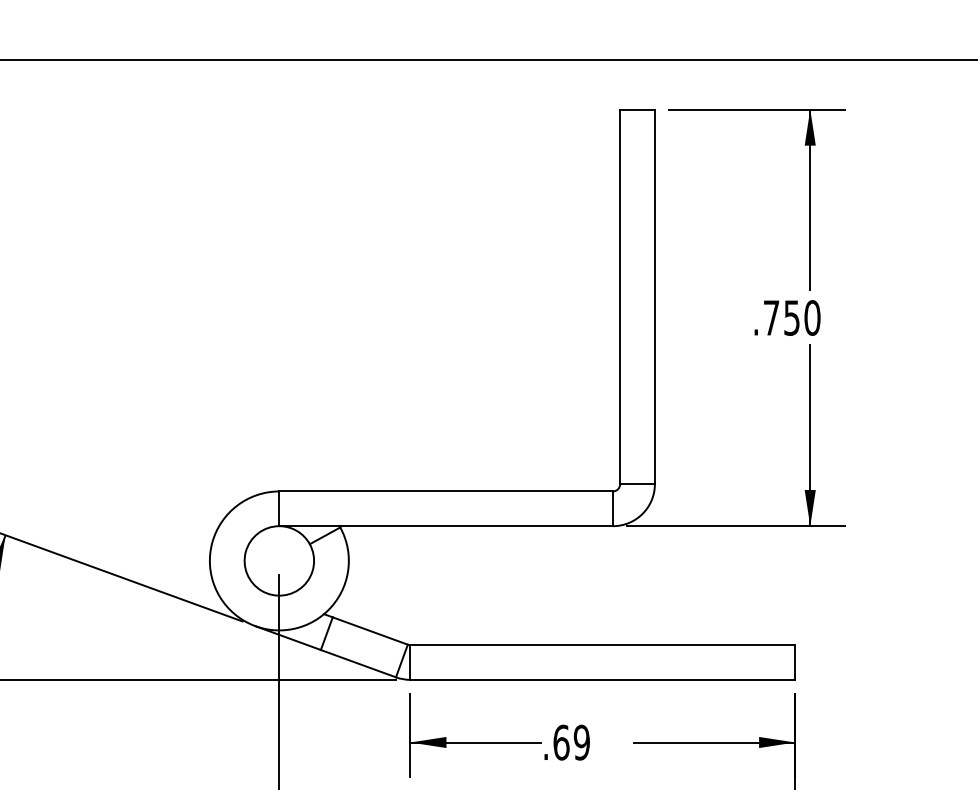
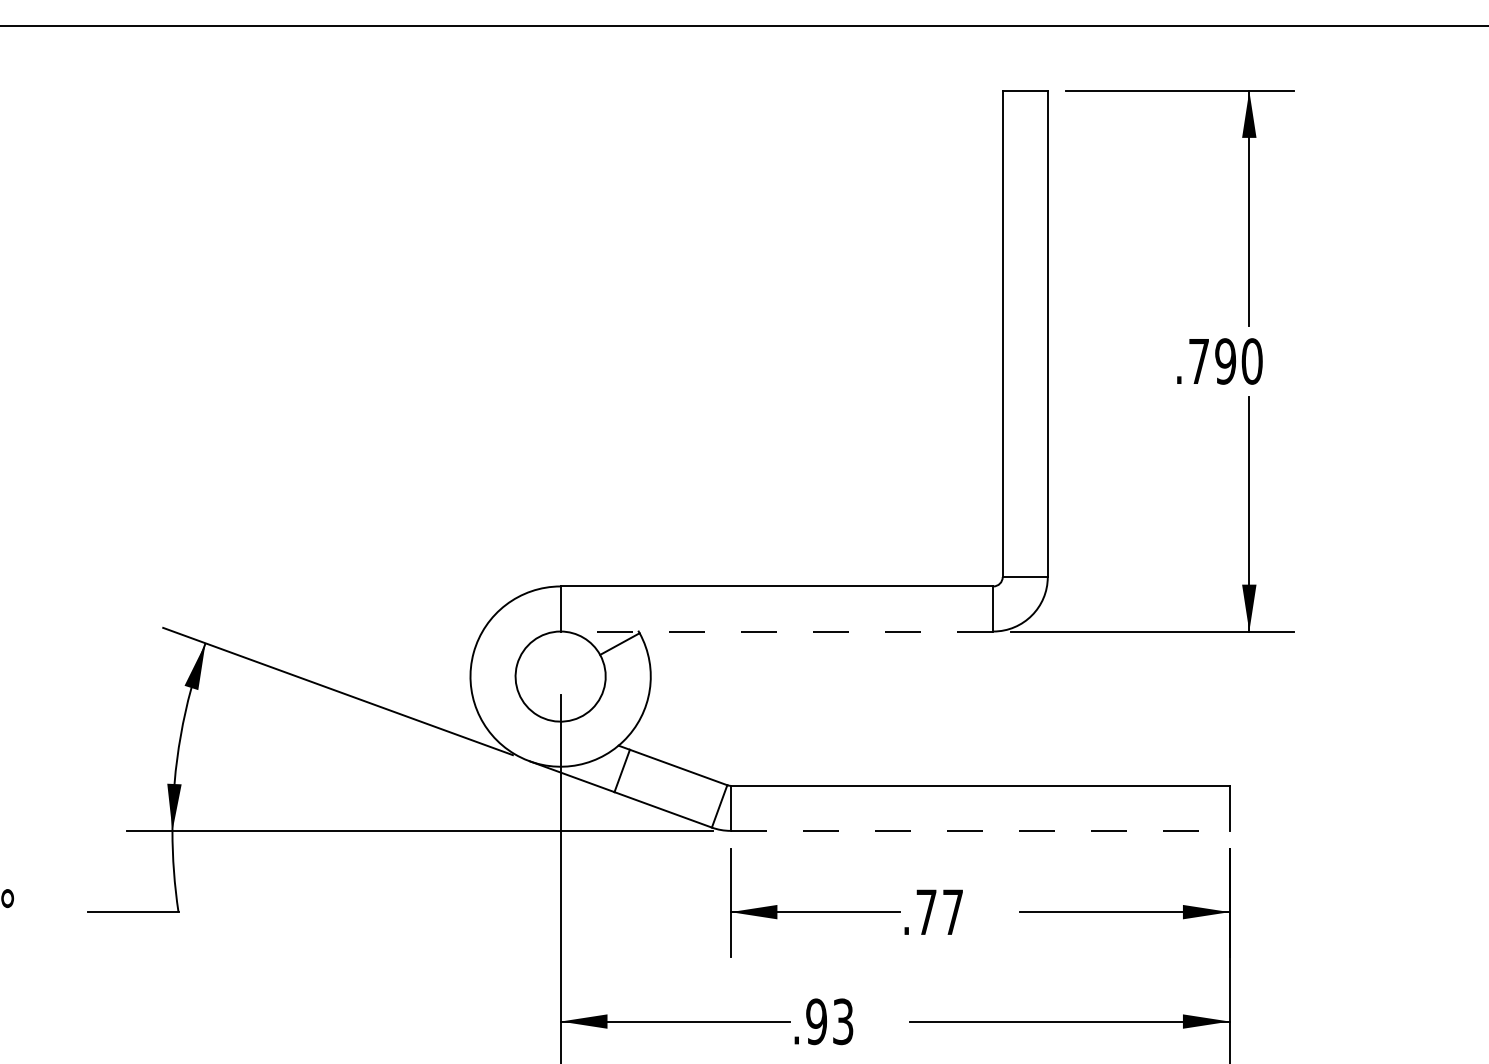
text: (791, 318) -> (1225, 361), .750 -> .790
line: (445, 526) -> (776, 631), solid -> dashed
line: (603, 679) -> (980, 830), solid -> dashed
text: (571, 742) -> (939, 912), .69 -> .77

